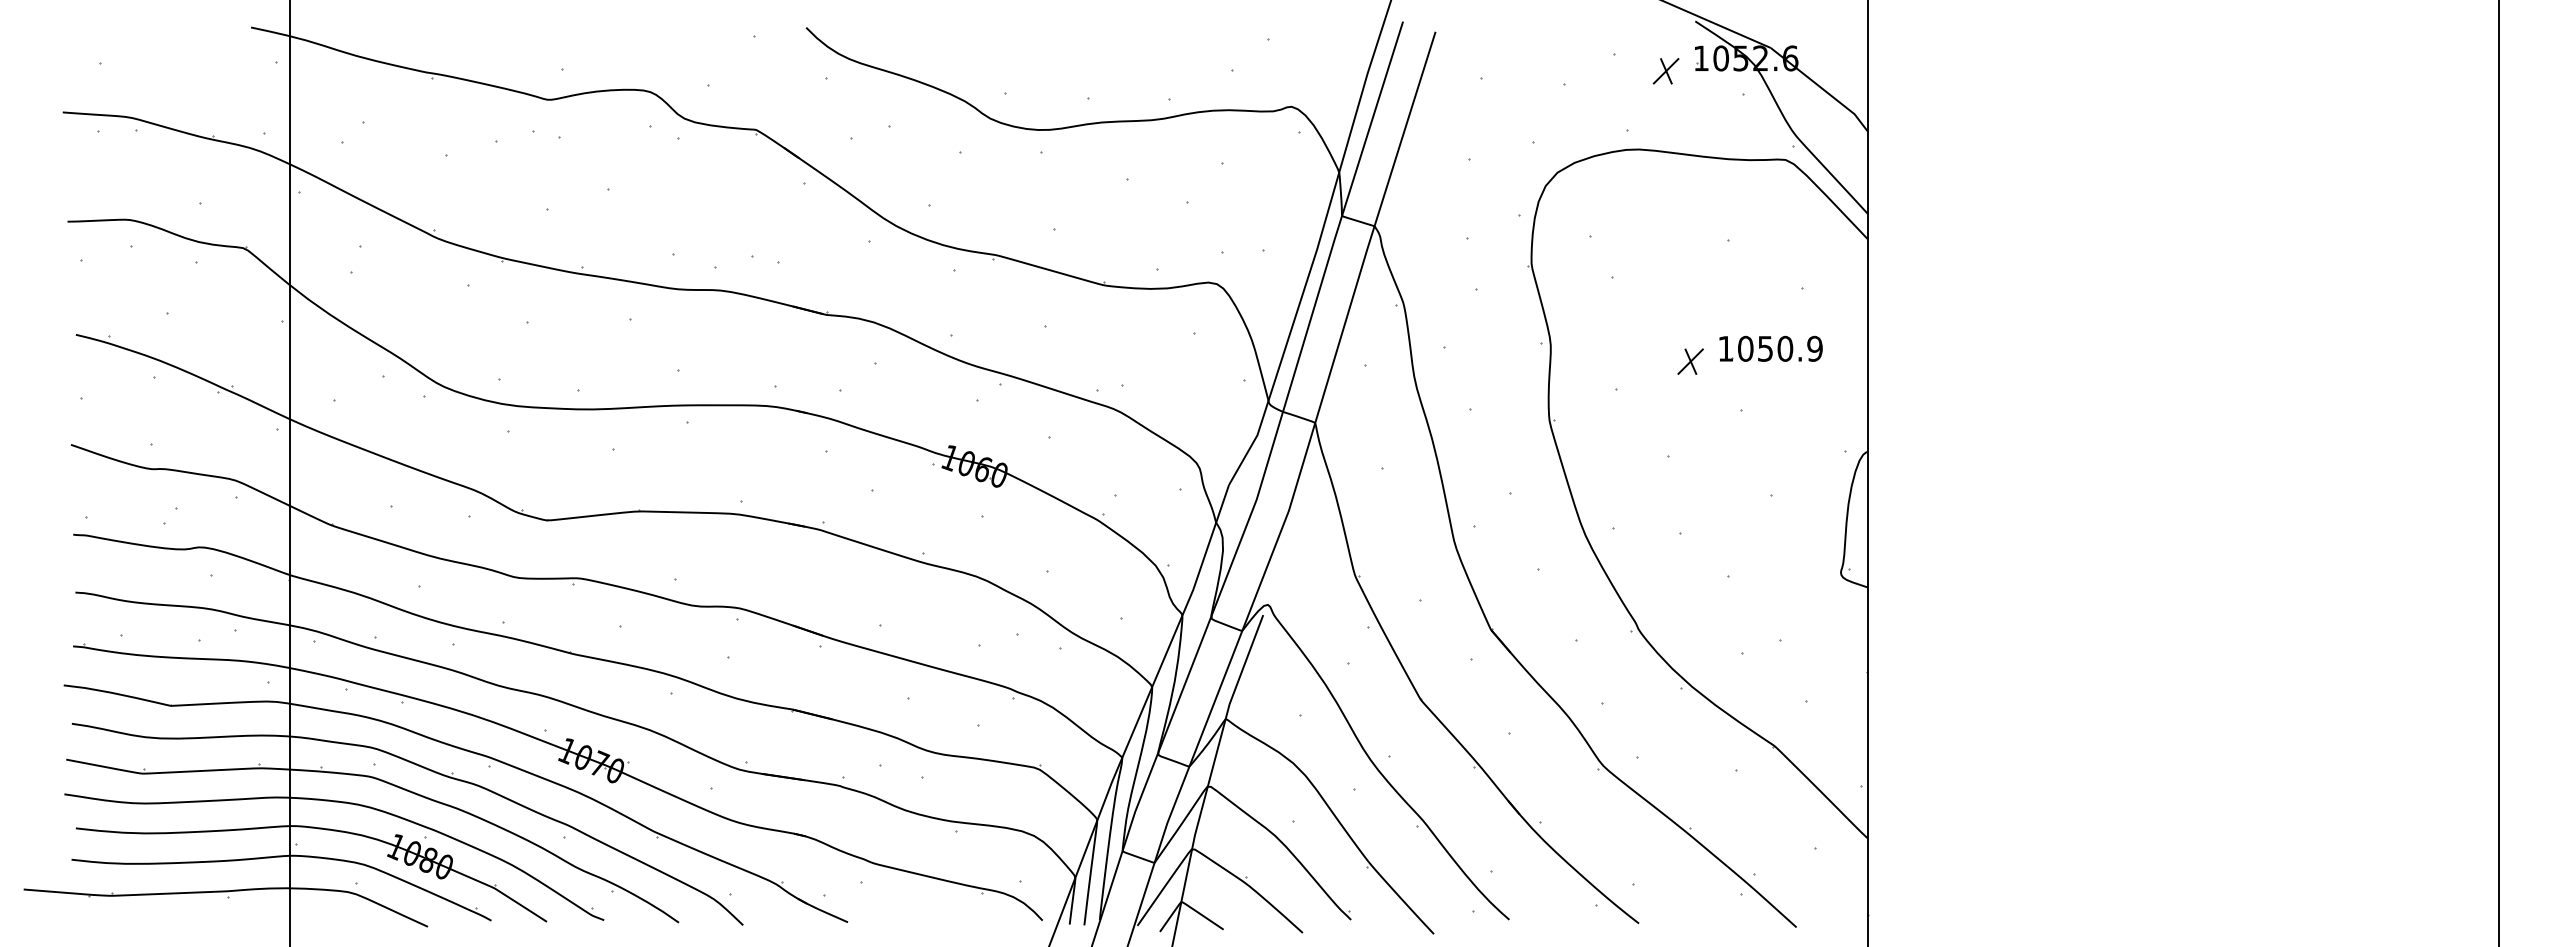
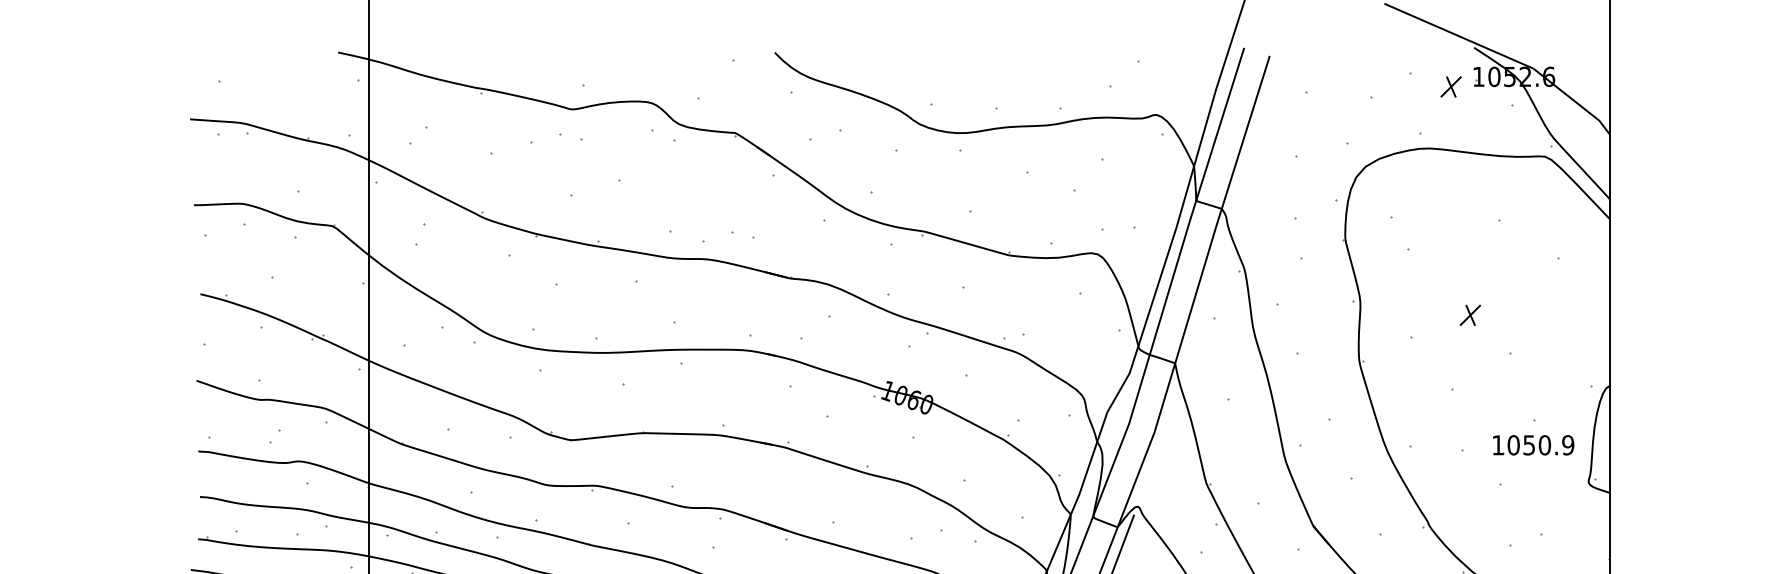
part: (1770, 348) -> (1533, 444), moved

